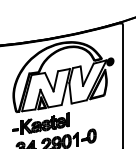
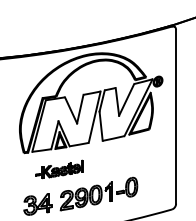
part: (41, 123) -> (59, 169), size x0.6

